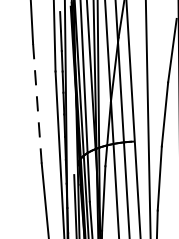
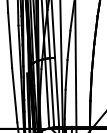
line: (38, 103) -> (10, 40), dashed -> solid

